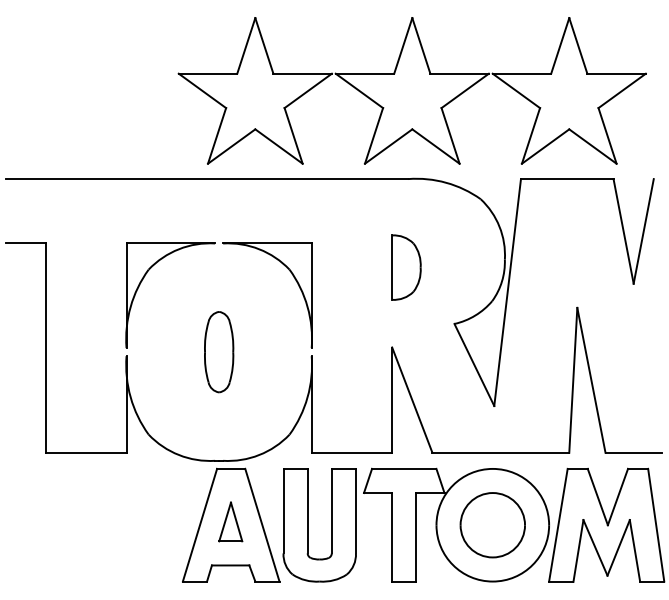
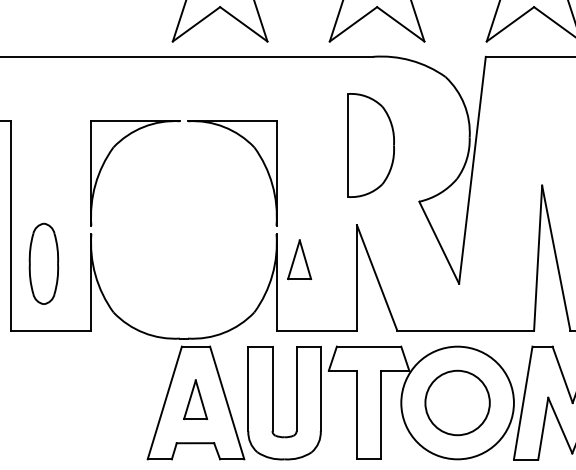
part: (406, 267) -> (371, 145), size x1.6
part: (219, 352) -> (44, 264), moved
part: (334, 381) -> (299, 259), added

